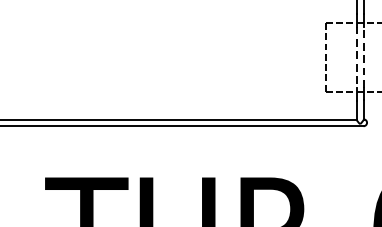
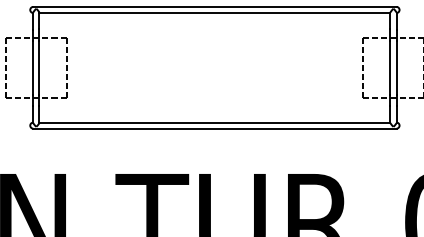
line: (363, 56) -> (396, 67), dashed -> solid
line: (356, 58) -> (390, 68), dashed -> solid

